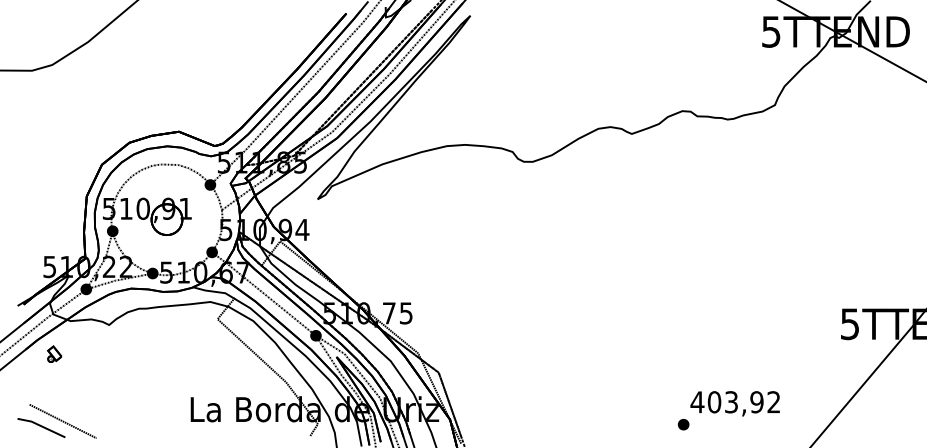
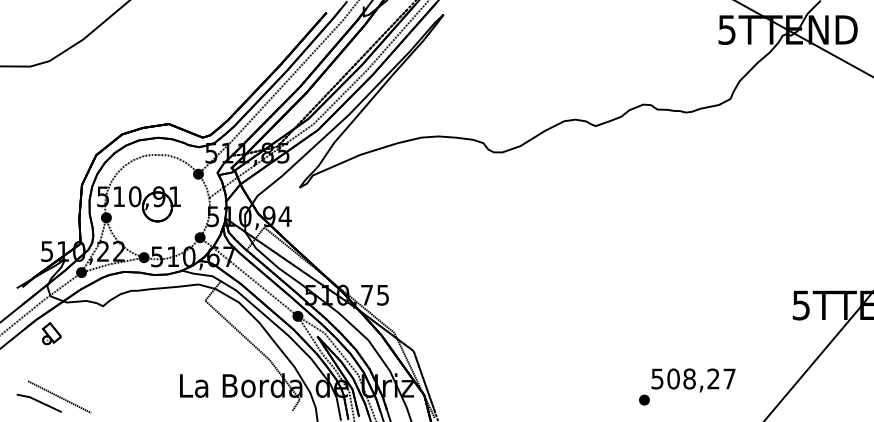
part: (54, 353) -> (51, 333), size x1.43
text: (734, 401) -> (692, 378), 403,92 -> 508,27

